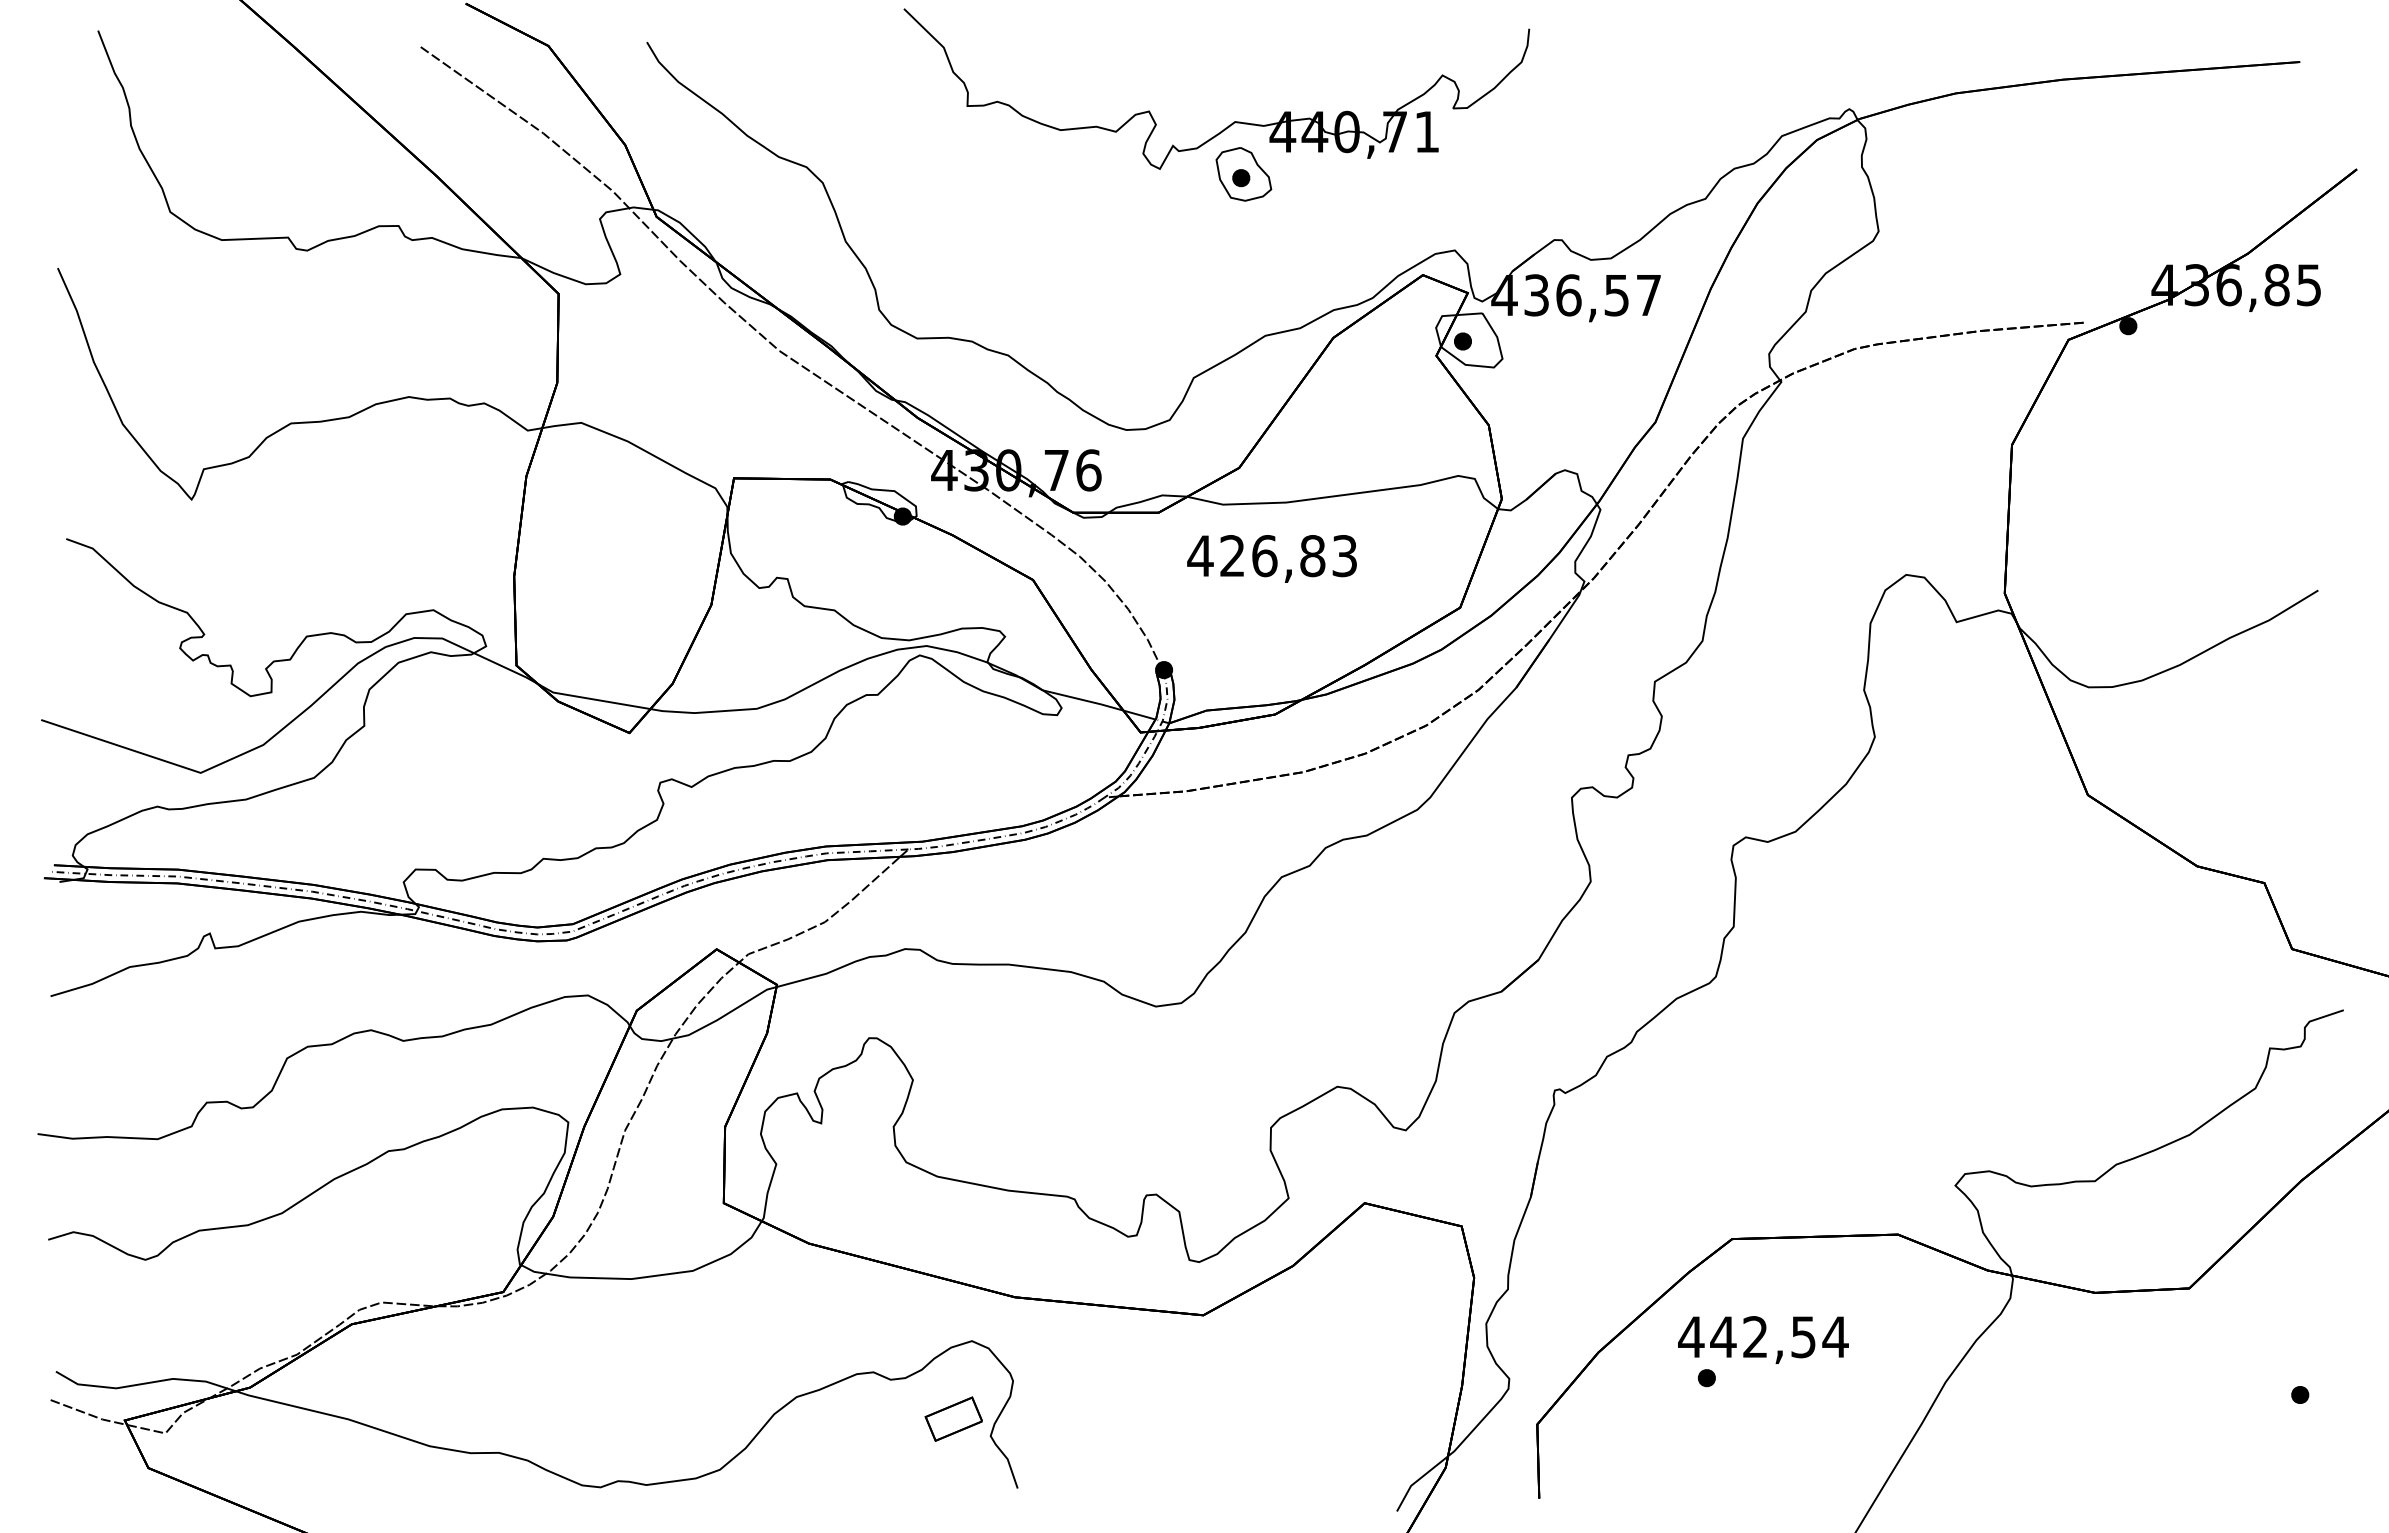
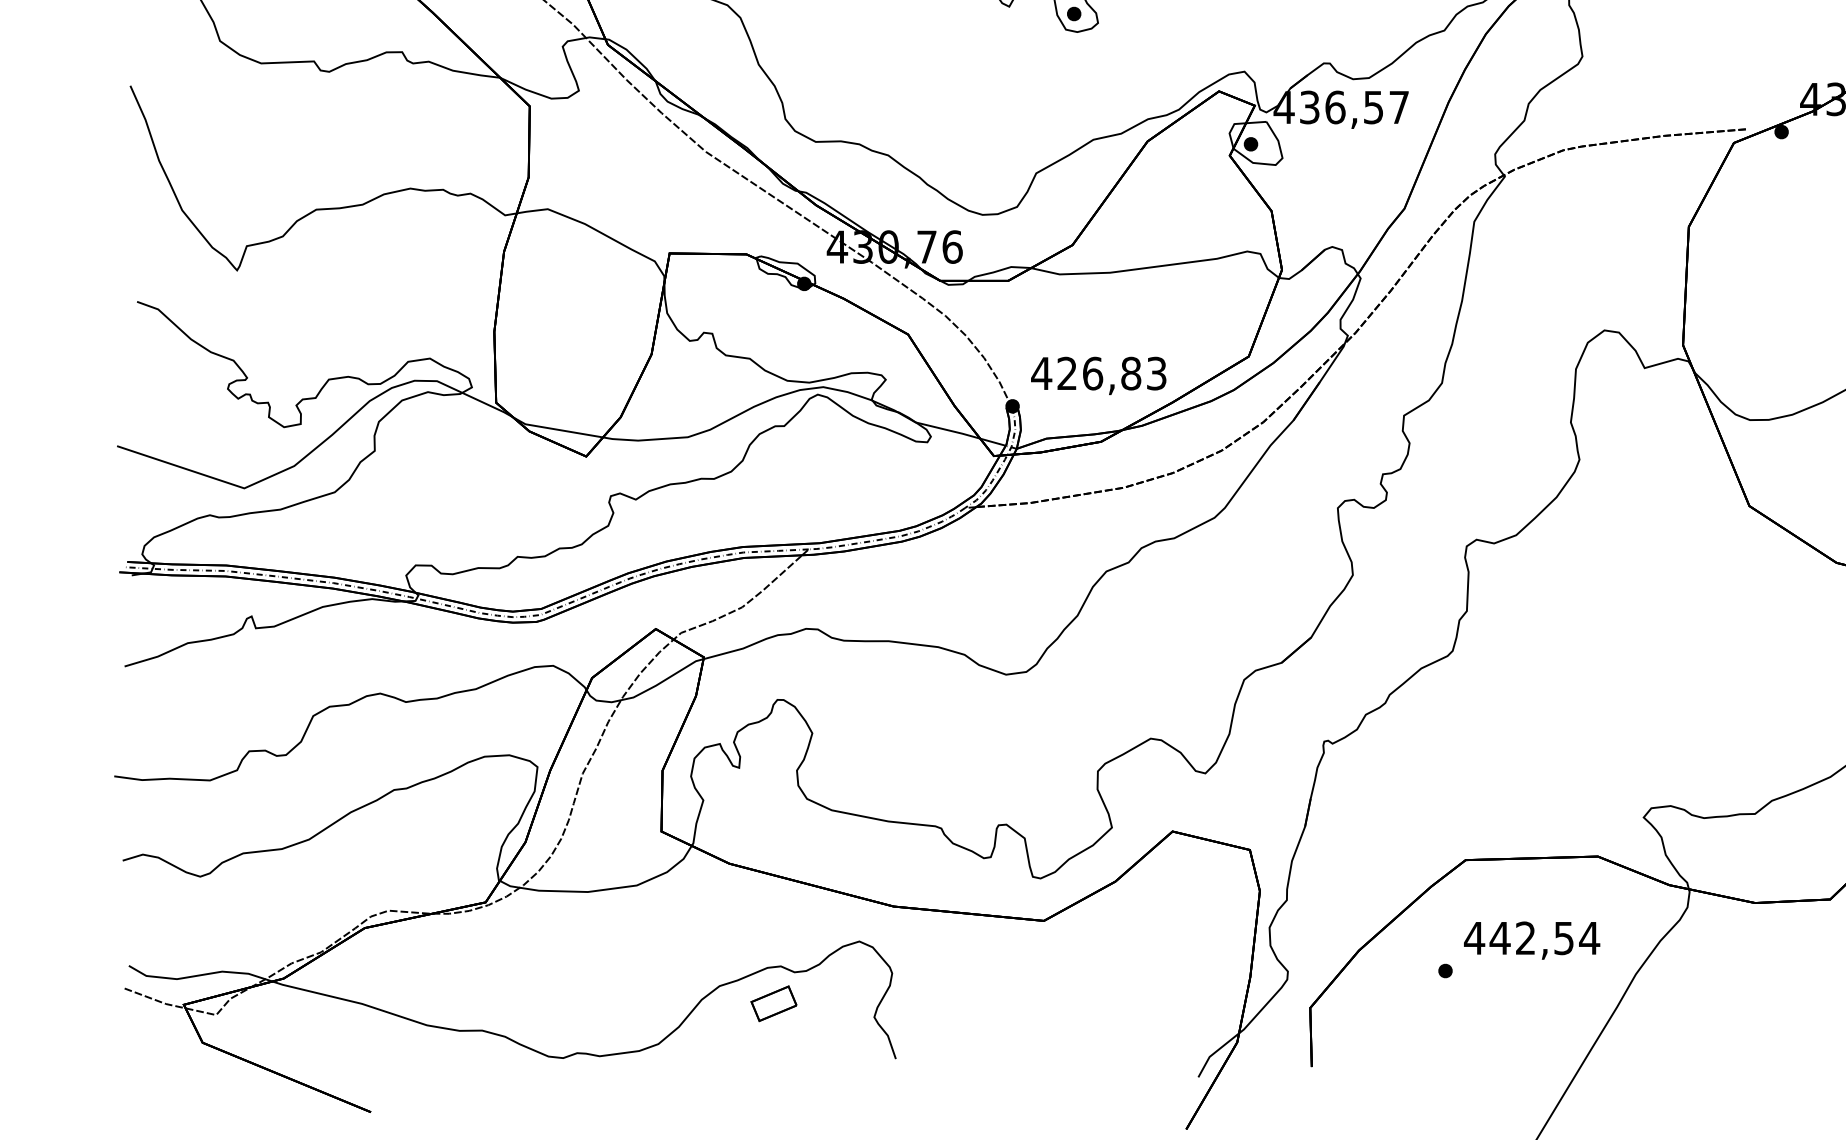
text: (1271, 558) -> (1098, 375), moved
text: (1763, 1339) -> (1532, 940), moved
part: (953, 1418) -> (773, 1003), moved

